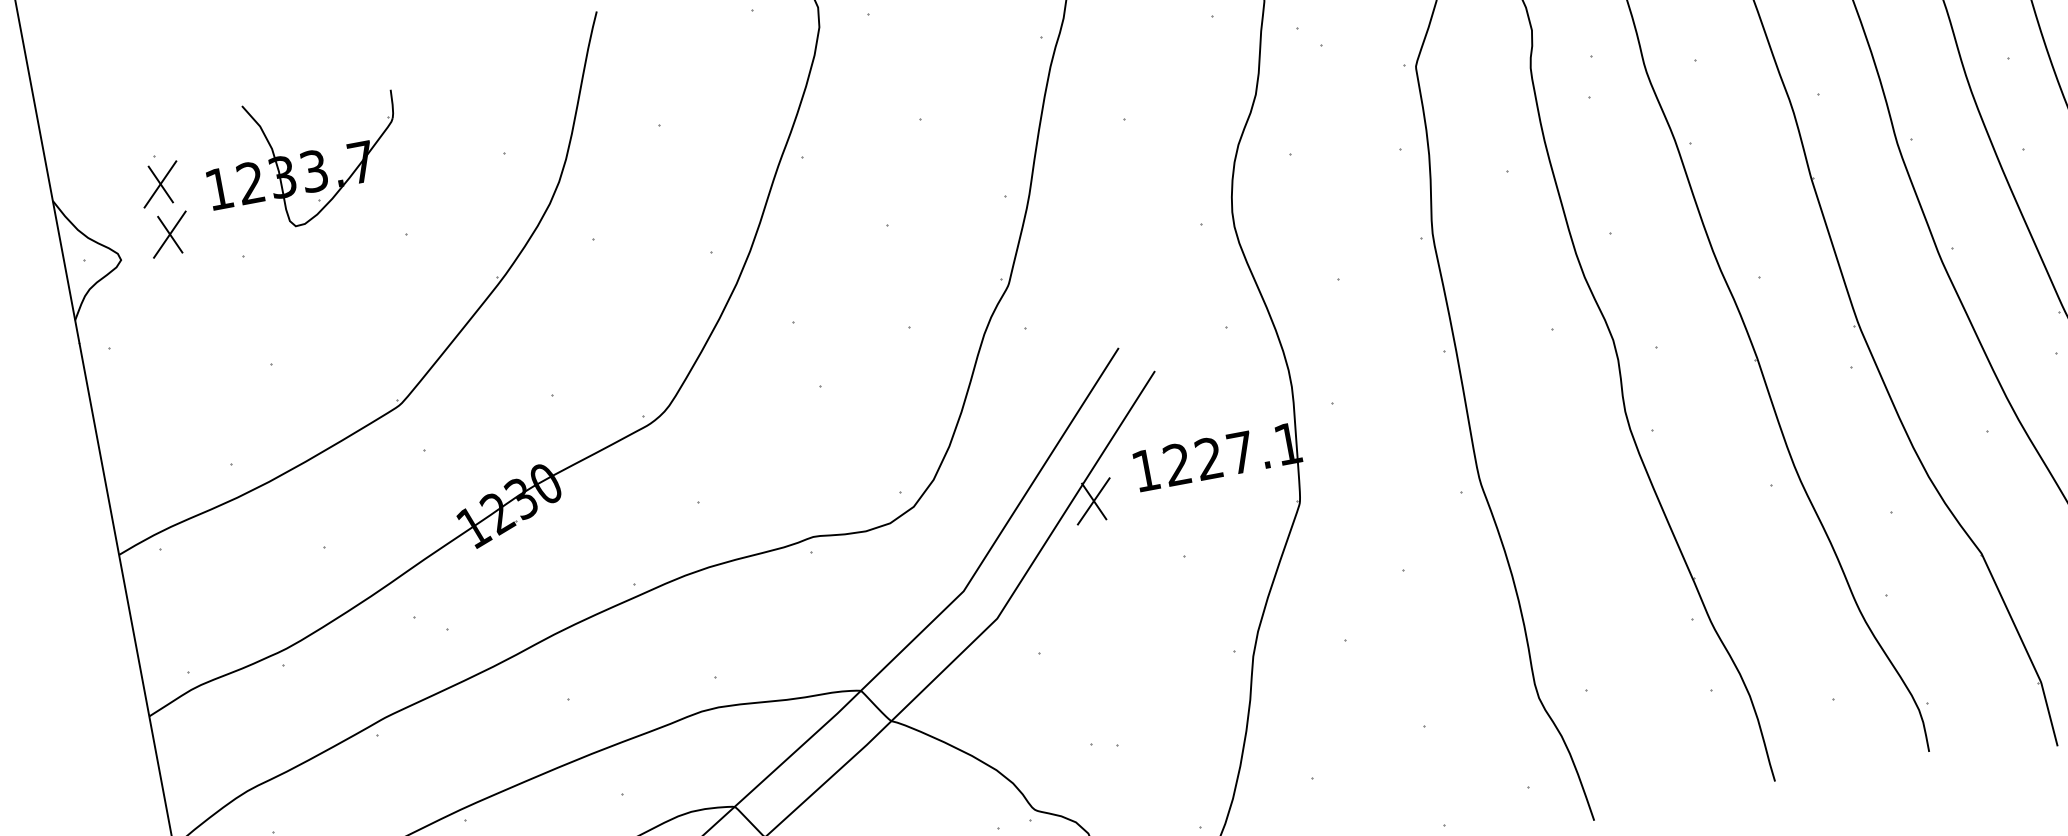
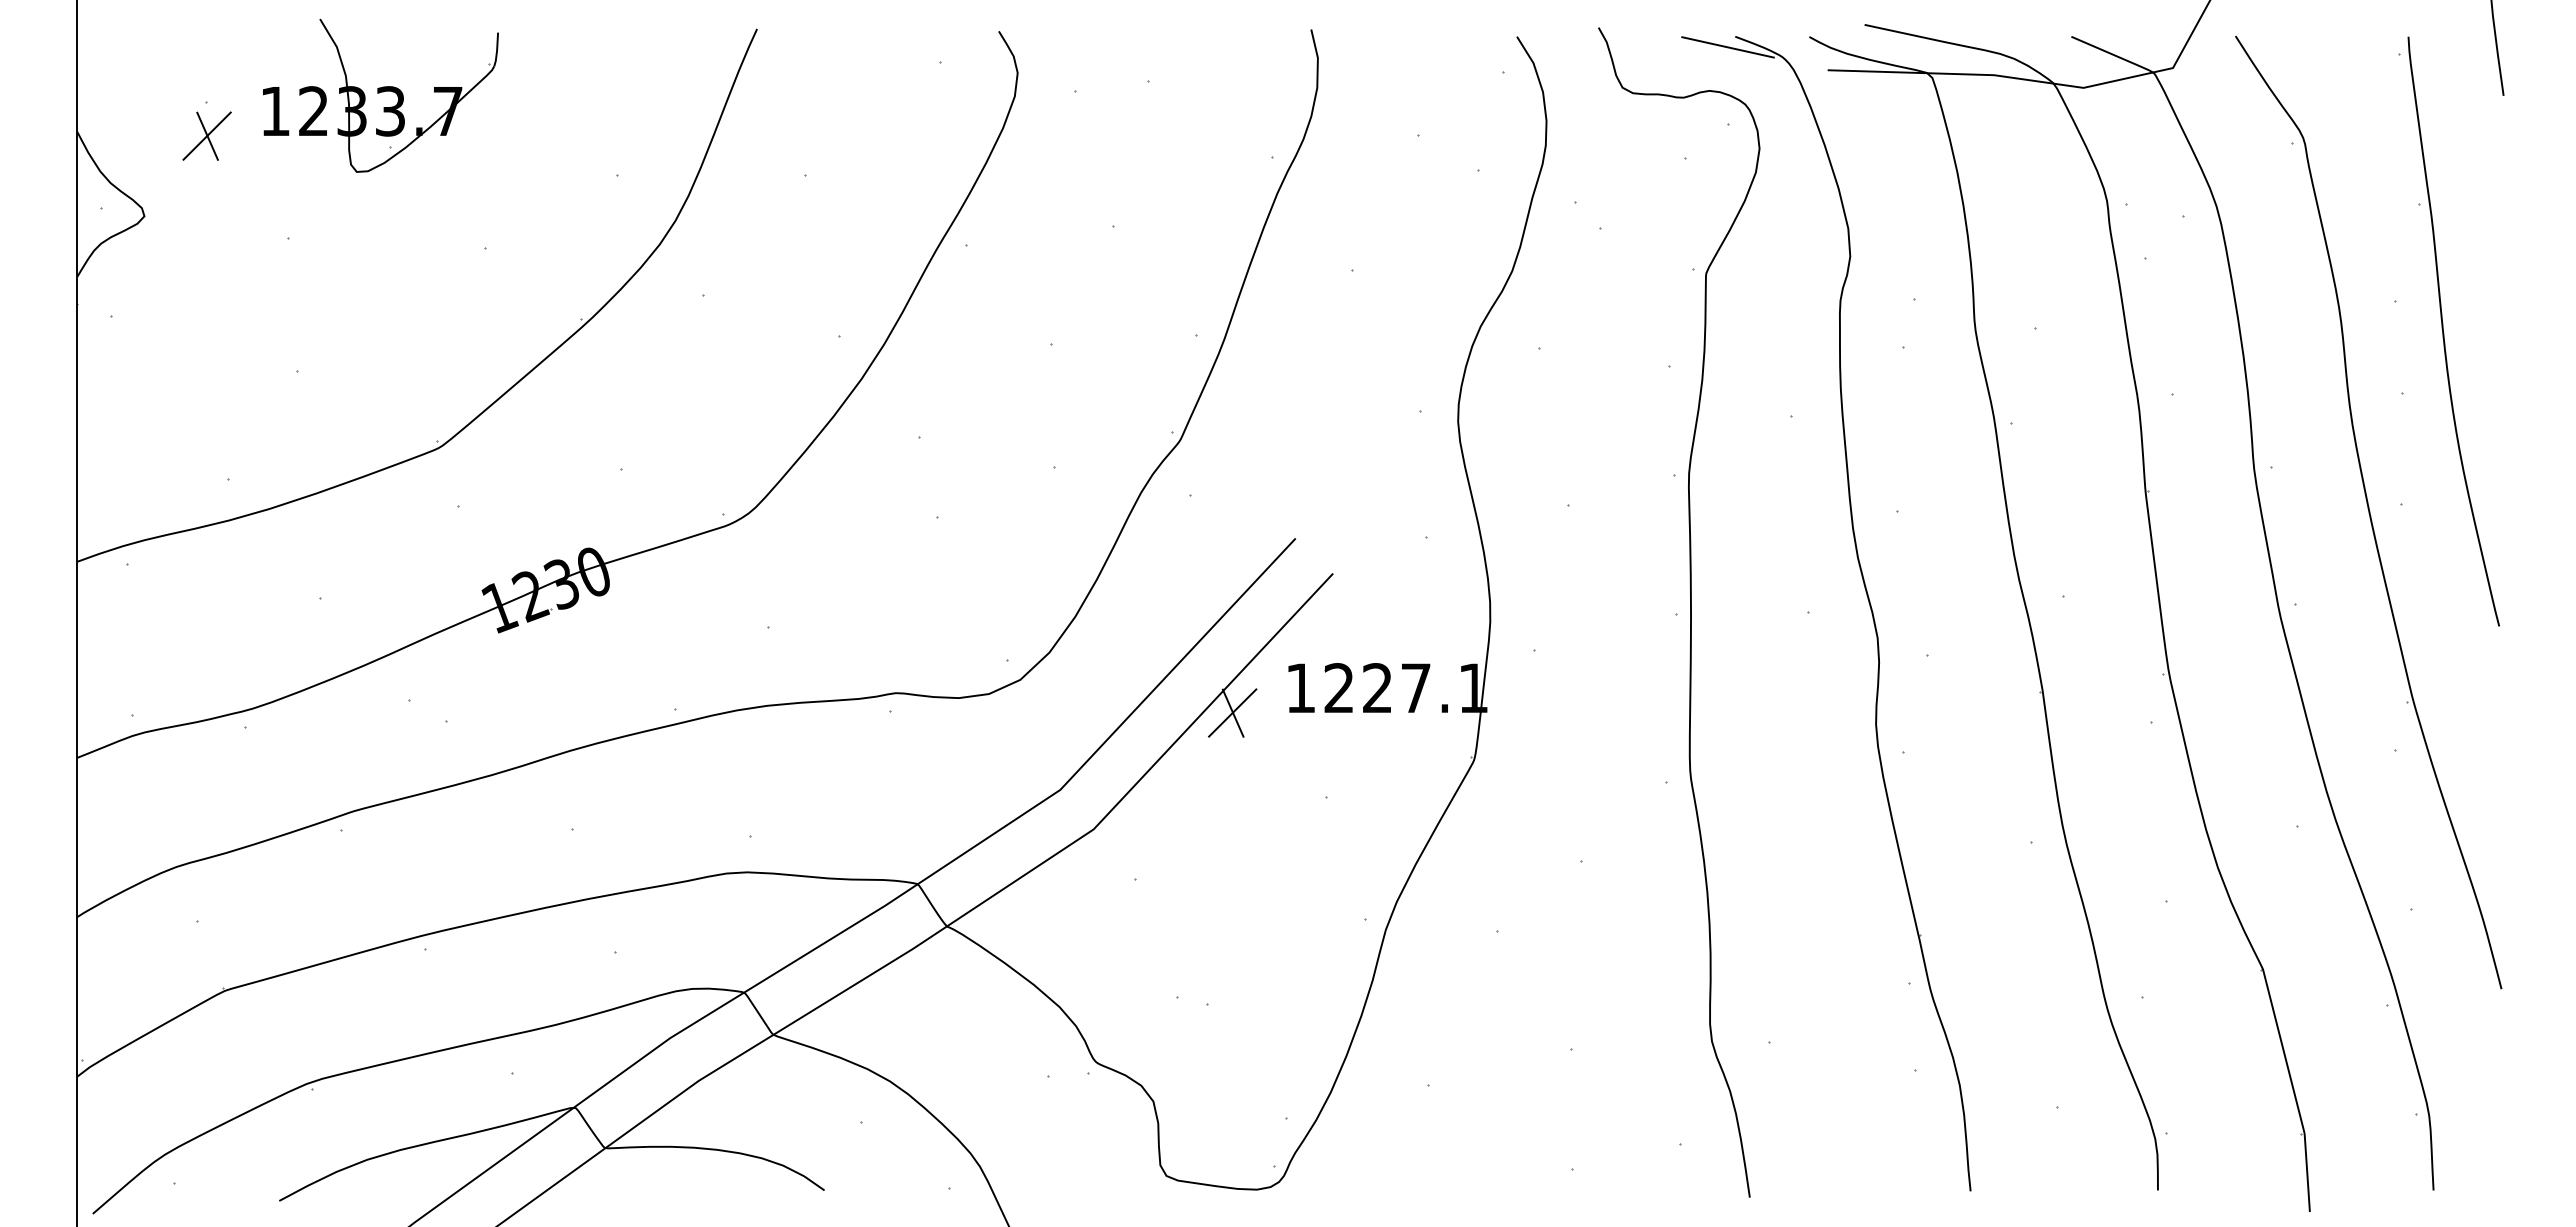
part: (303, 159) -> (380, 95), moved
part: (169, 234) -> (206, 196), removed

